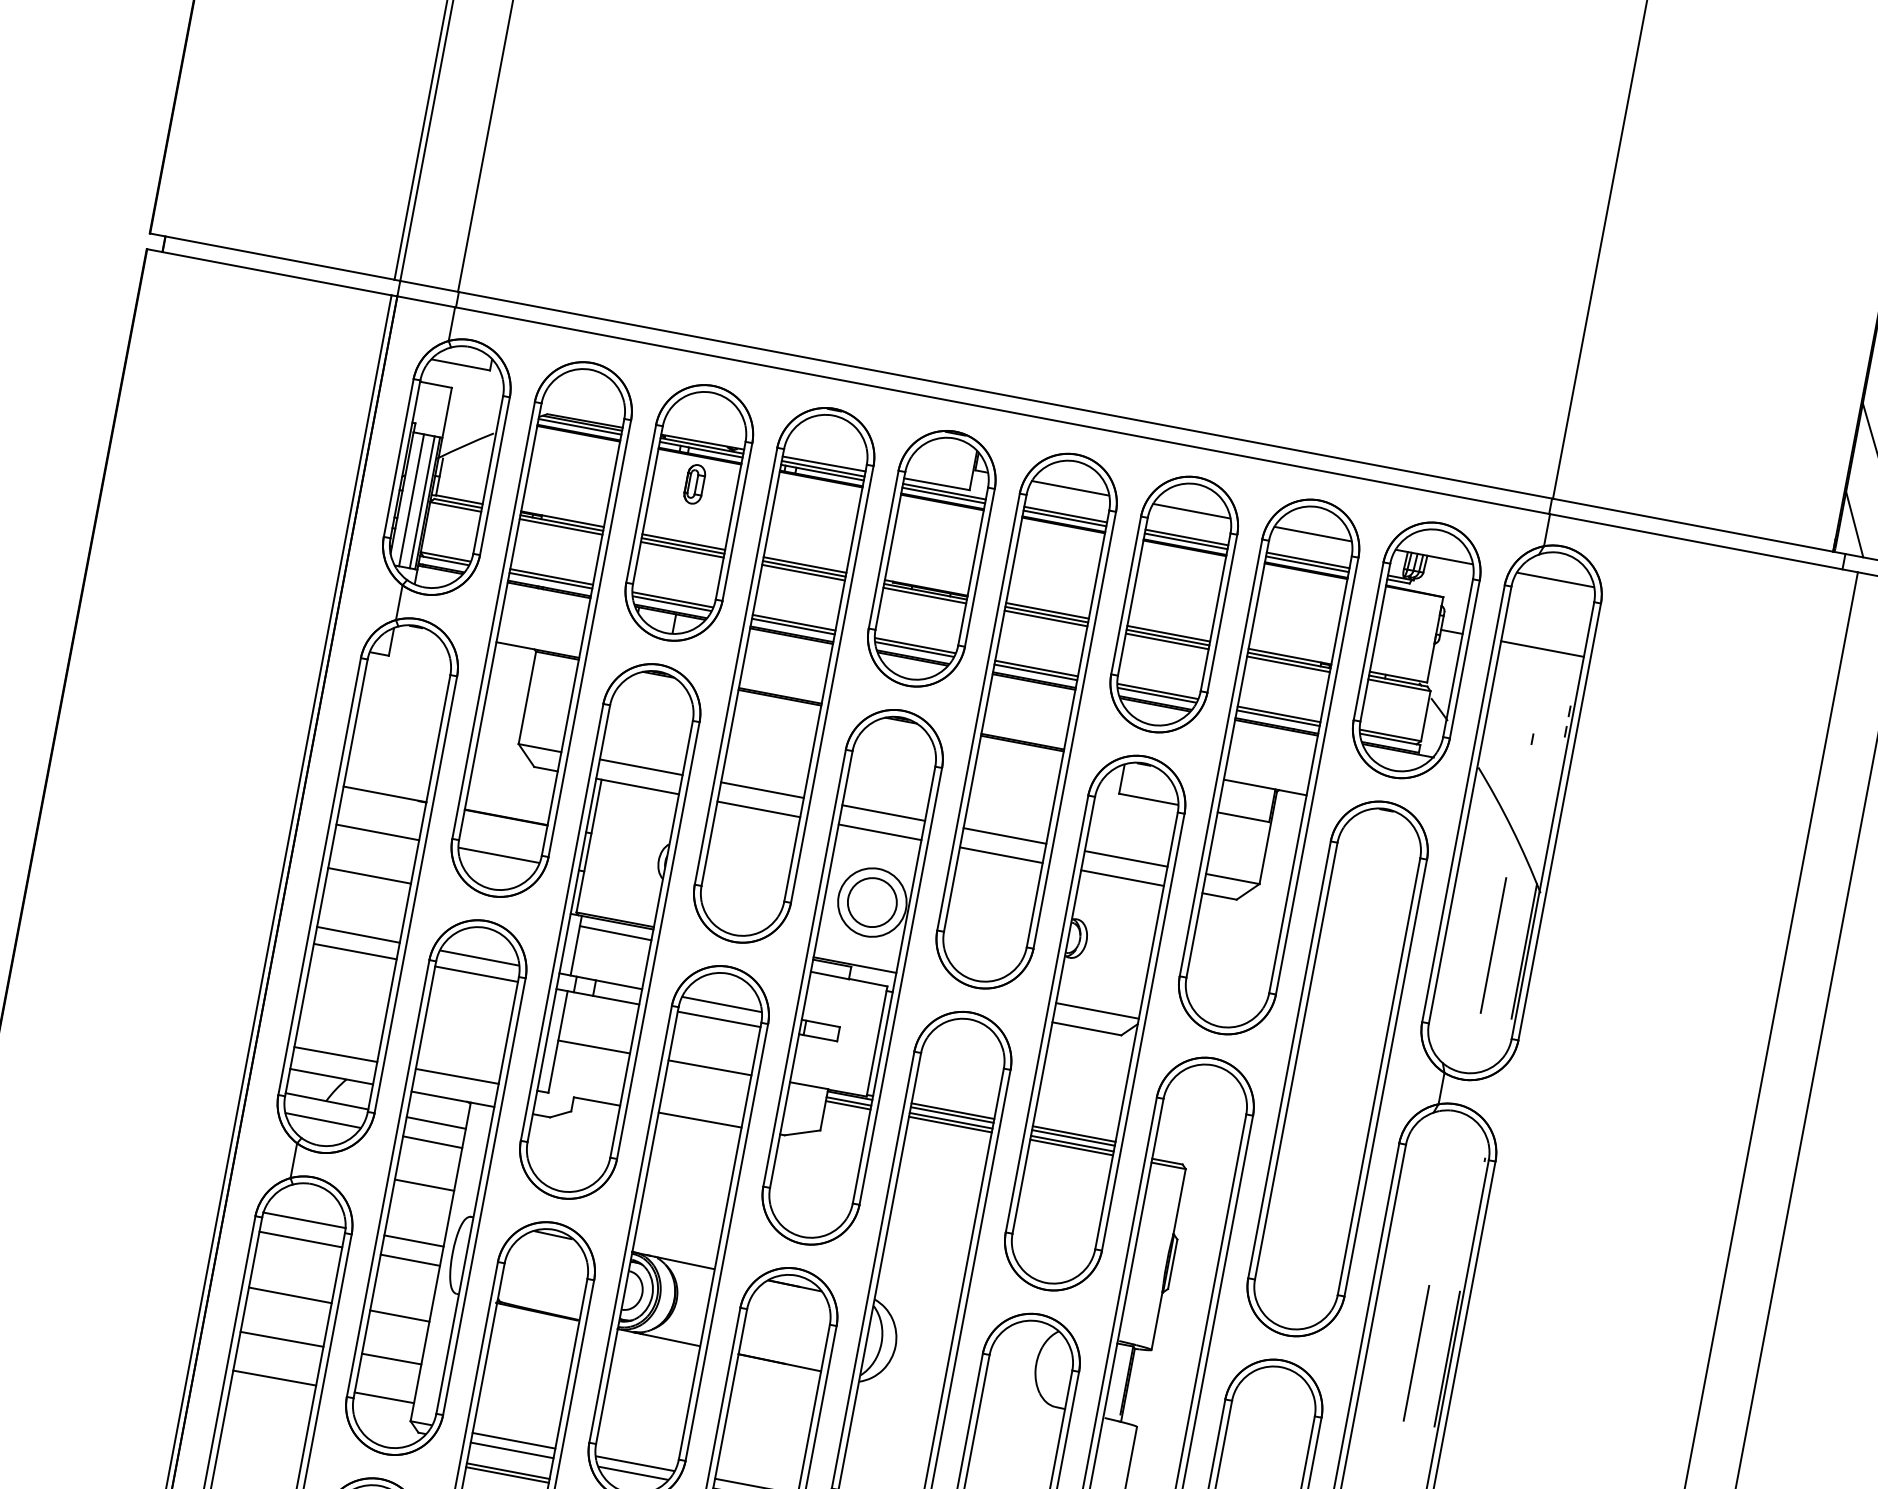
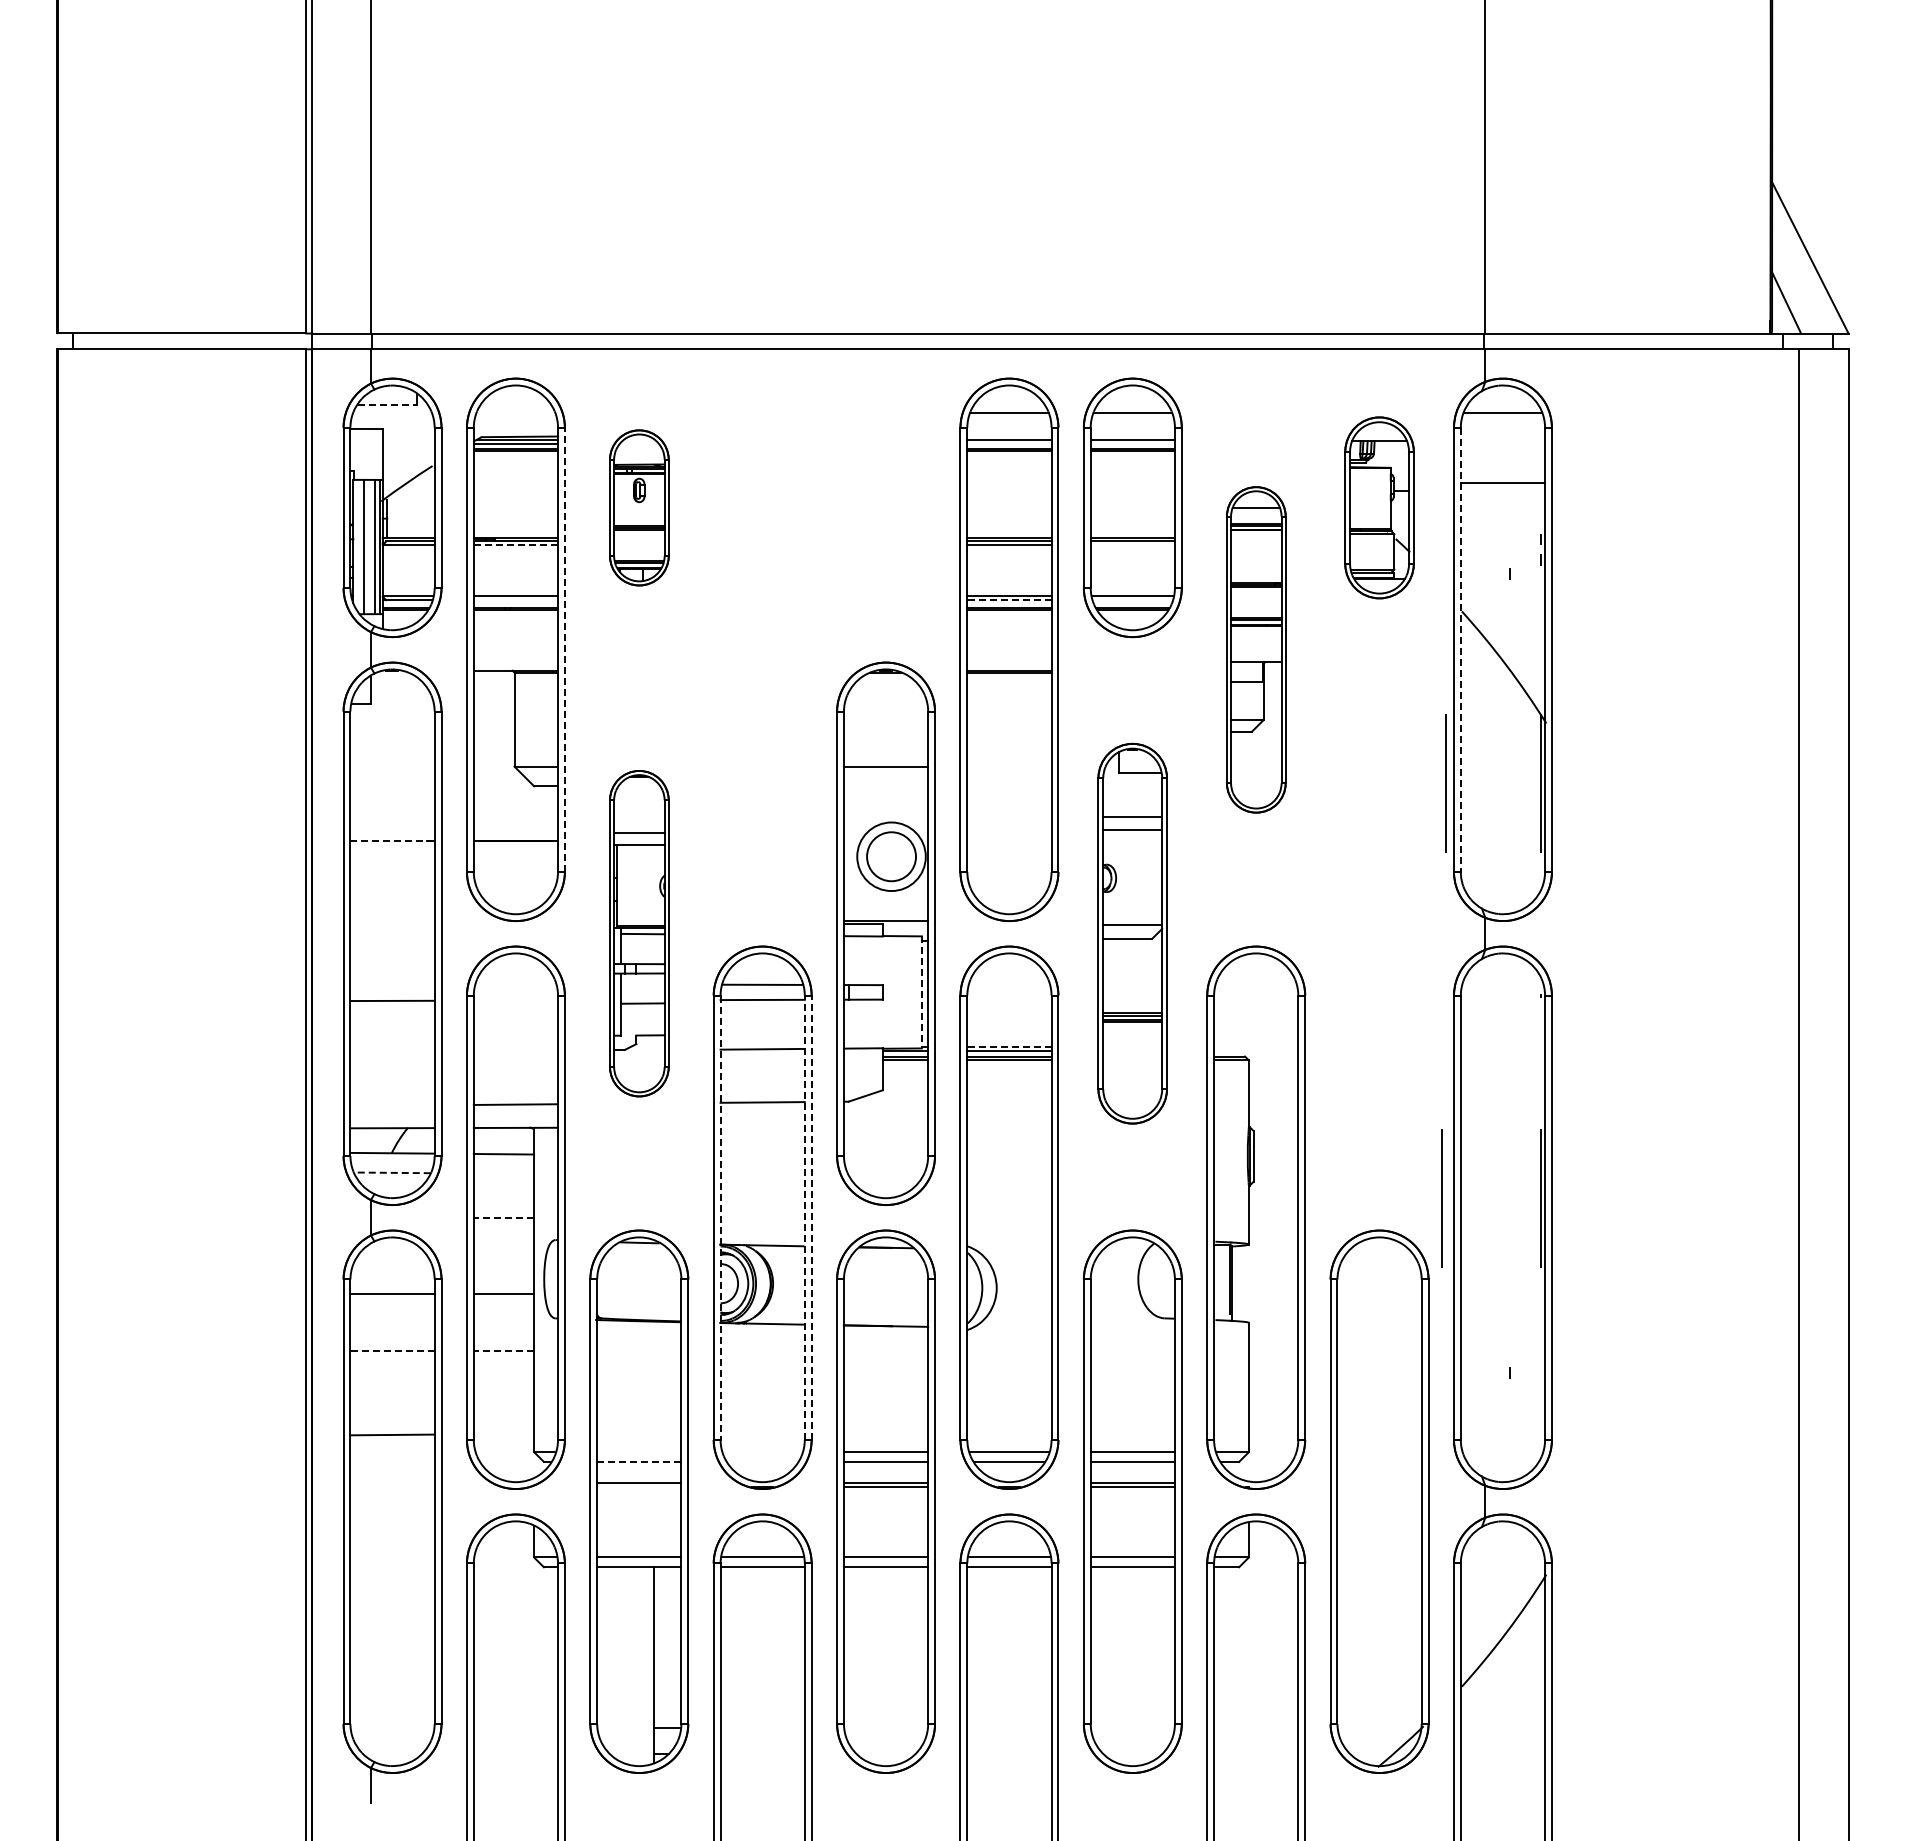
line: (462, 364) -> (388, 404), solid -> dashed
part: (689, 512) -> (639, 507), size x0.6
line: (1065, 518) -> (1009, 443), removed
line: (560, 526) -> (515, 545), solid -> dashed
line: (1185, 541) -> (1132, 443), removed
part: (931, 558) -> (885, 507), removed
line: (550, 580) -> (515, 600), removed
line: (589, 638) -> (564, 649), solid -> dashed
line: (1166, 641) -> (1132, 545), removed
part: (1416, 650) -> (1379, 507), size x0.7
line: (1034, 672) -> (1008, 600), solid -> dashed
part: (784, 674) -> (762, 649), removed
line: (1156, 695) -> (1132, 600), removed
part: (1269, 766) -> (1256, 649), size x0.6
line: (386, 794) -> (393, 840), solid -> dashed
line: (1469, 805) -> (1460, 650), solid -> dashed
line: (377, 832) -> (392, 879), removed
line: (879, 832) -> (885, 786), removed
line: (1005, 835) -> (1009, 766), removed
line: (498, 855) -> (515, 879), removed
line: (1001, 855) -> (1009, 786), removed
line: (369, 875) -> (392, 923), removed
part: (610, 931) -> (639, 933), size x0.6
line: (358, 934) -> (392, 983), removed
line: (1493, 945) -> (1445, 783), moved
line: (479, 958) -> (515, 984), removed
line: (476, 974) -> (515, 1000), removed
part: (1094, 1022) -> (1132, 933), size x0.7
line: (876, 1041) -> (921, 992), solid -> dashed
line: (335, 1054) -> (392, 1105), removed
part: (1337, 1068) -> (1379, 933), removed
line: (952, 1110) -> (1008, 1046), solid -> dashed
line: (322, 1120) -> (391, 1172), solid -> dashed
line: (432, 1141) -> (503, 1173), removed
line: (424, 1185) -> (503, 1217), solid -> dashed
line: (304, 1220) -> (392, 1274), removed
line: (637, 1226) -> (720, 1218), solid -> dashed
line: (719, 1240) -> (804, 1217), solid -> dashed
line: (413, 1241) -> (503, 1274), removed
line: (726, 1242) -> (811, 1217), solid -> dashed
line: (290, 1295) -> (392, 1350), solid -> dashed
line: (399, 1315) -> (503, 1350), solid -> dashed
line: (282, 1339) -> (392, 1395), removed
line: (1416, 1353) -> (1441, 1198), moved
line: (391, 1358) -> (503, 1394), removed
line: (384, 1397) -> (503, 1433), removed
line: (514, 1441) -> (639, 1452), removed
line: (511, 1449) -> (638, 1461), solid -> dashed
line: (634, 1464) -> (762, 1452), removed
line: (633, 1472) -> (762, 1461), removed
line: (507, 1474) -> (639, 1486), removed

